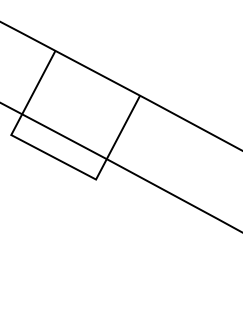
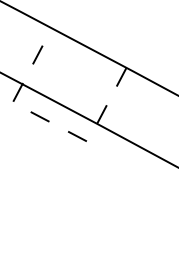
line: (52, 156) -> (49, 121), solid -> dashed

